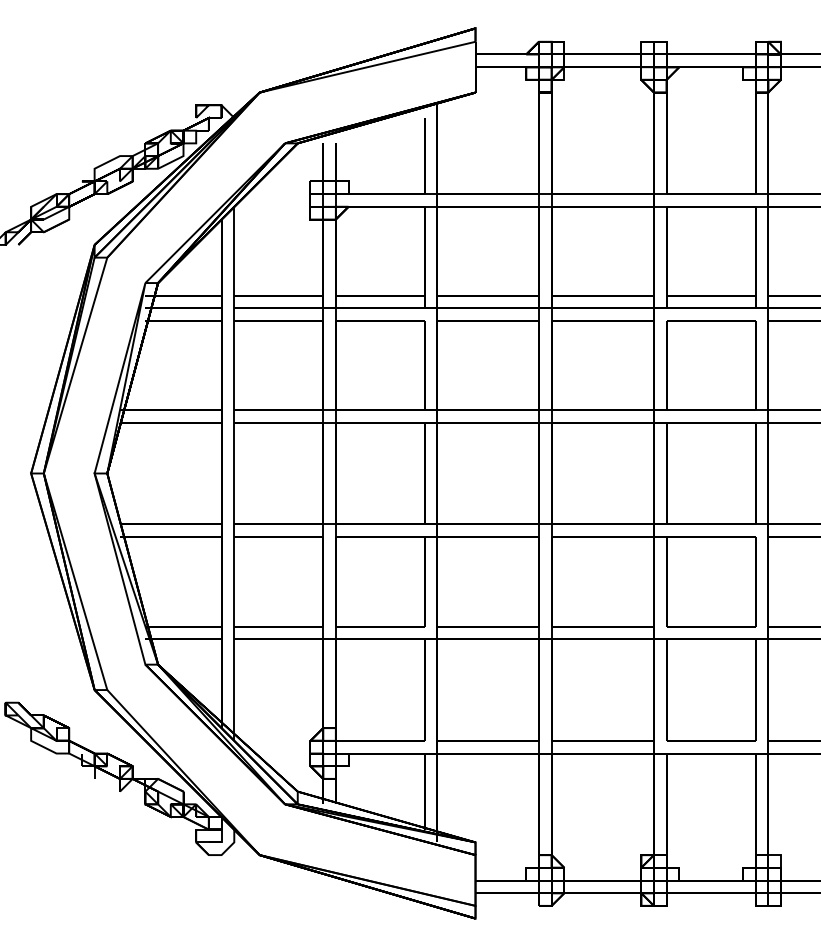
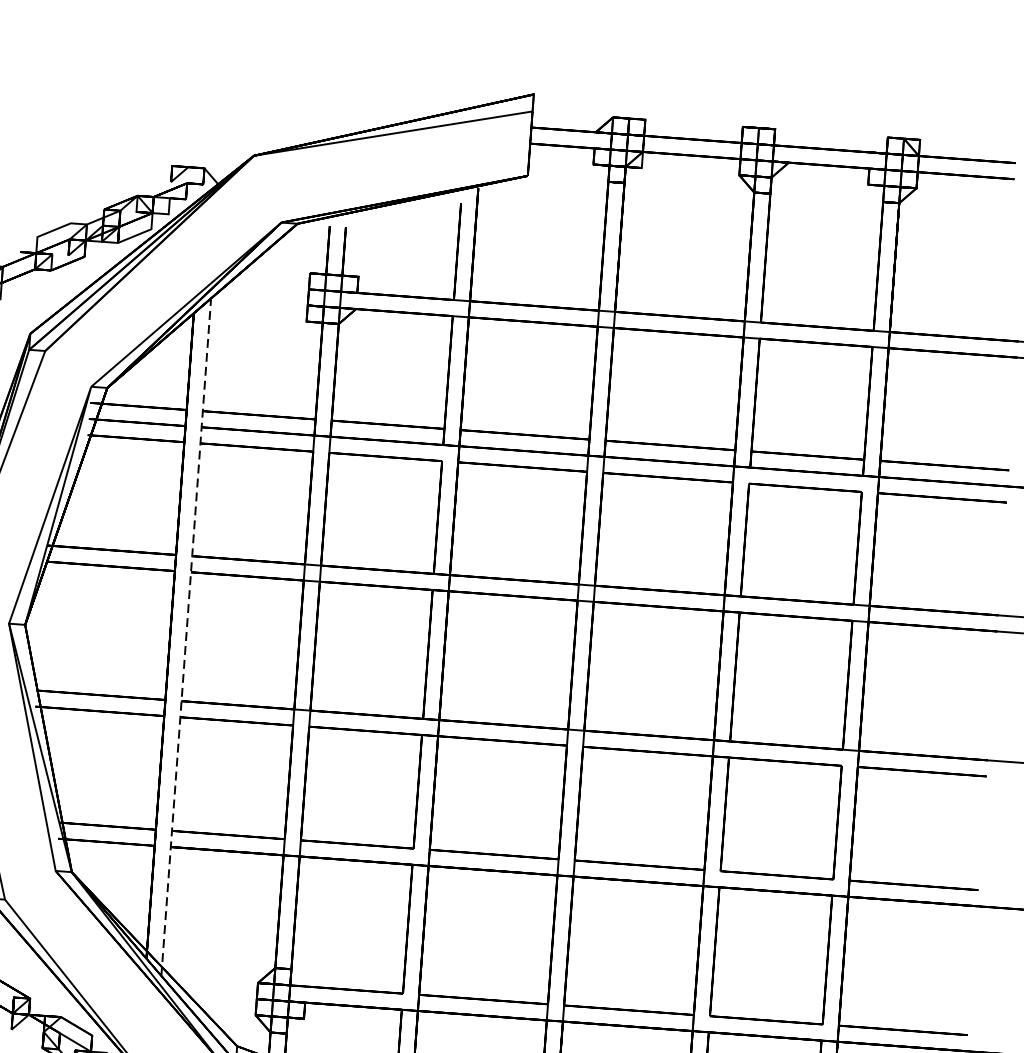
line: (234, 473) -> (186, 636), solid -> dashed

